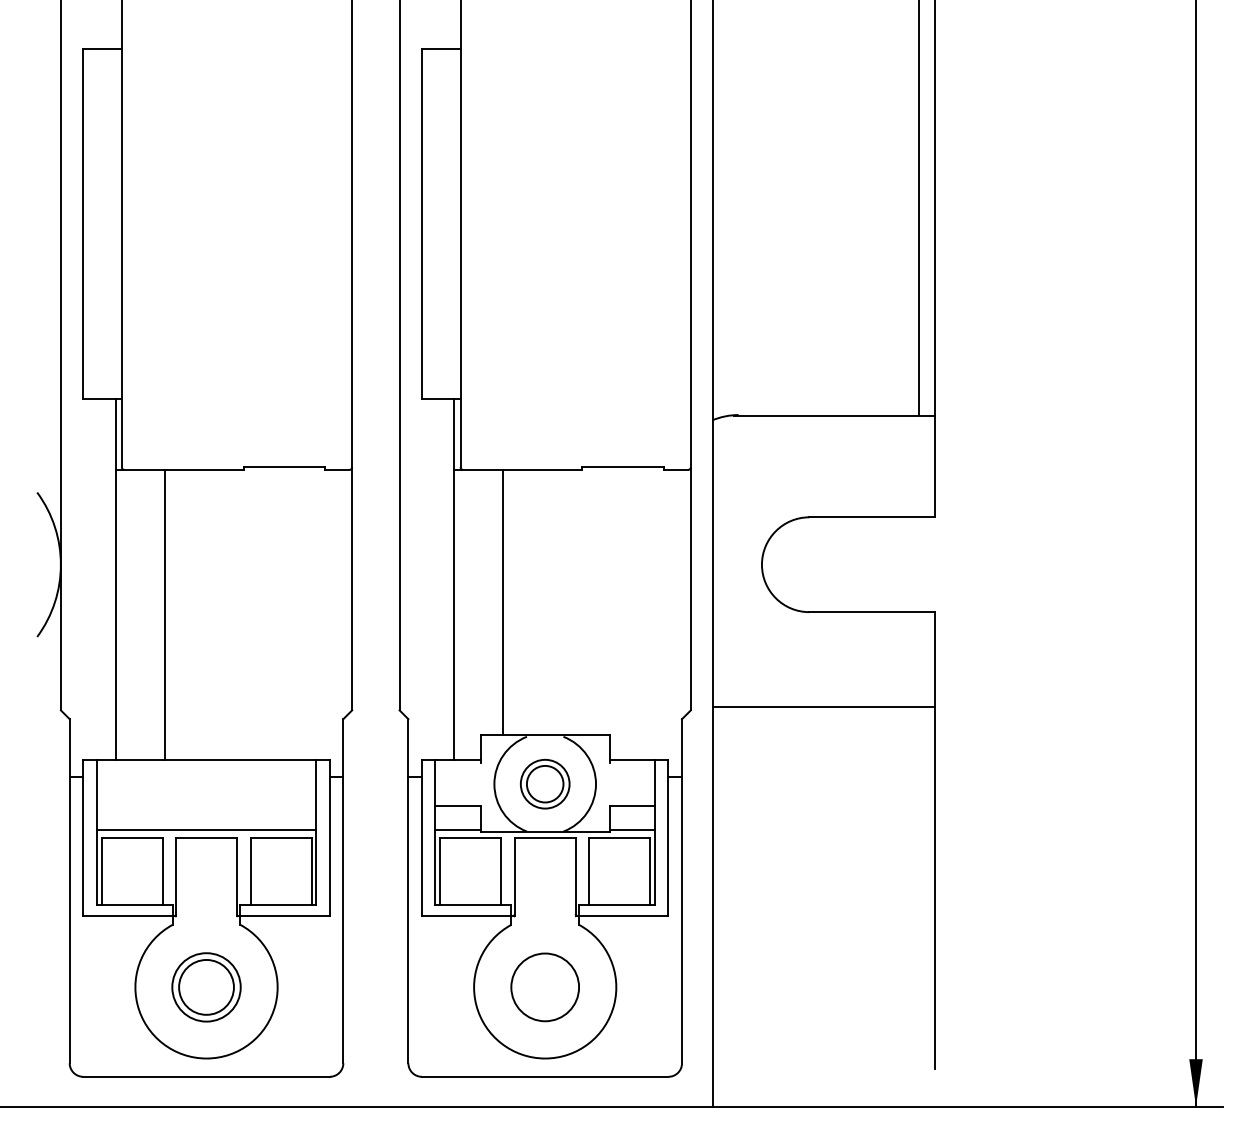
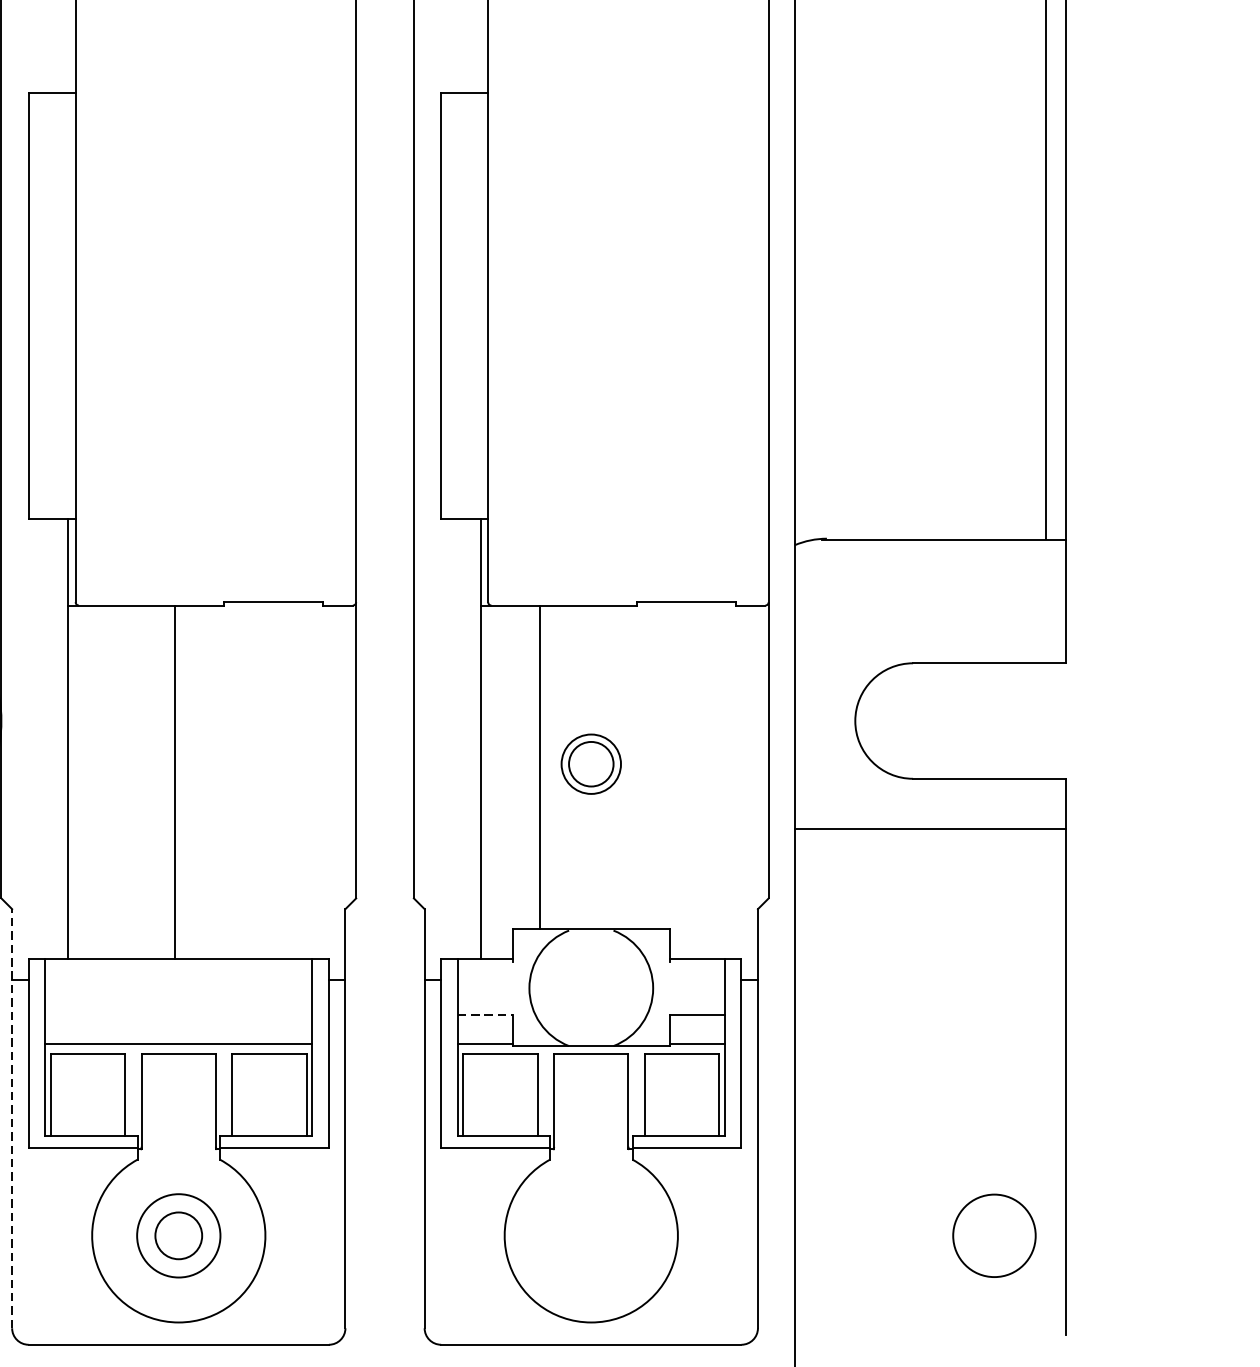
line: (164, 614) -> (175, 781), moved
line: (823, 706) -> (930, 827), moved
part: (545, 783) -> (591, 763), moved
line: (458, 805) -> (485, 1014), solid -> dashed
line: (69, 890) -> (11, 1117), solid -> dashed
circle: (206, 986) -> (178, 1234), size x0.7
circle: (544, 987) -> (993, 1235), moved

